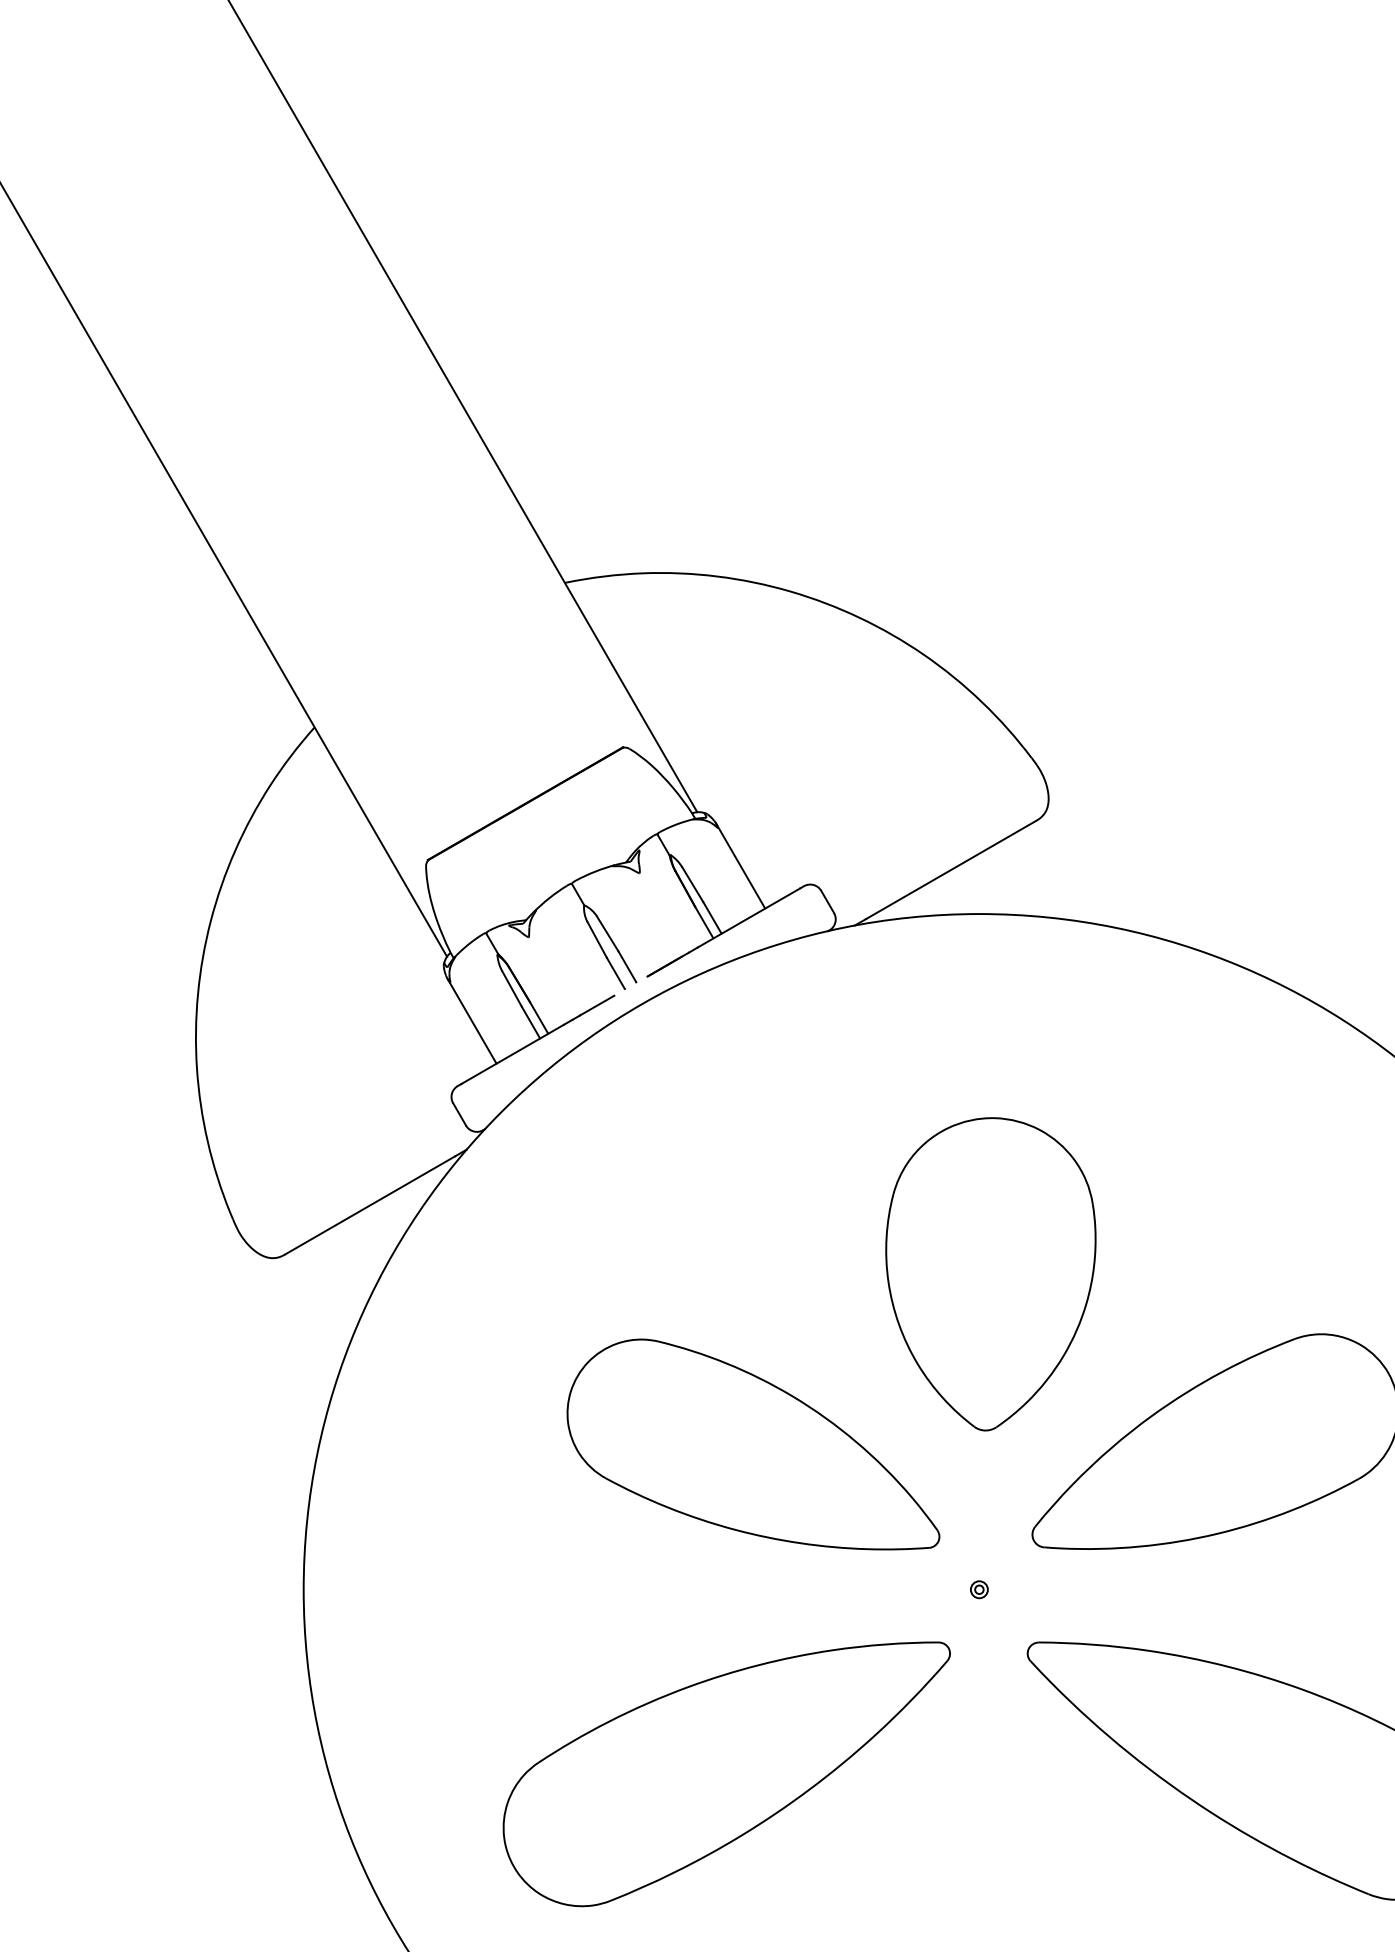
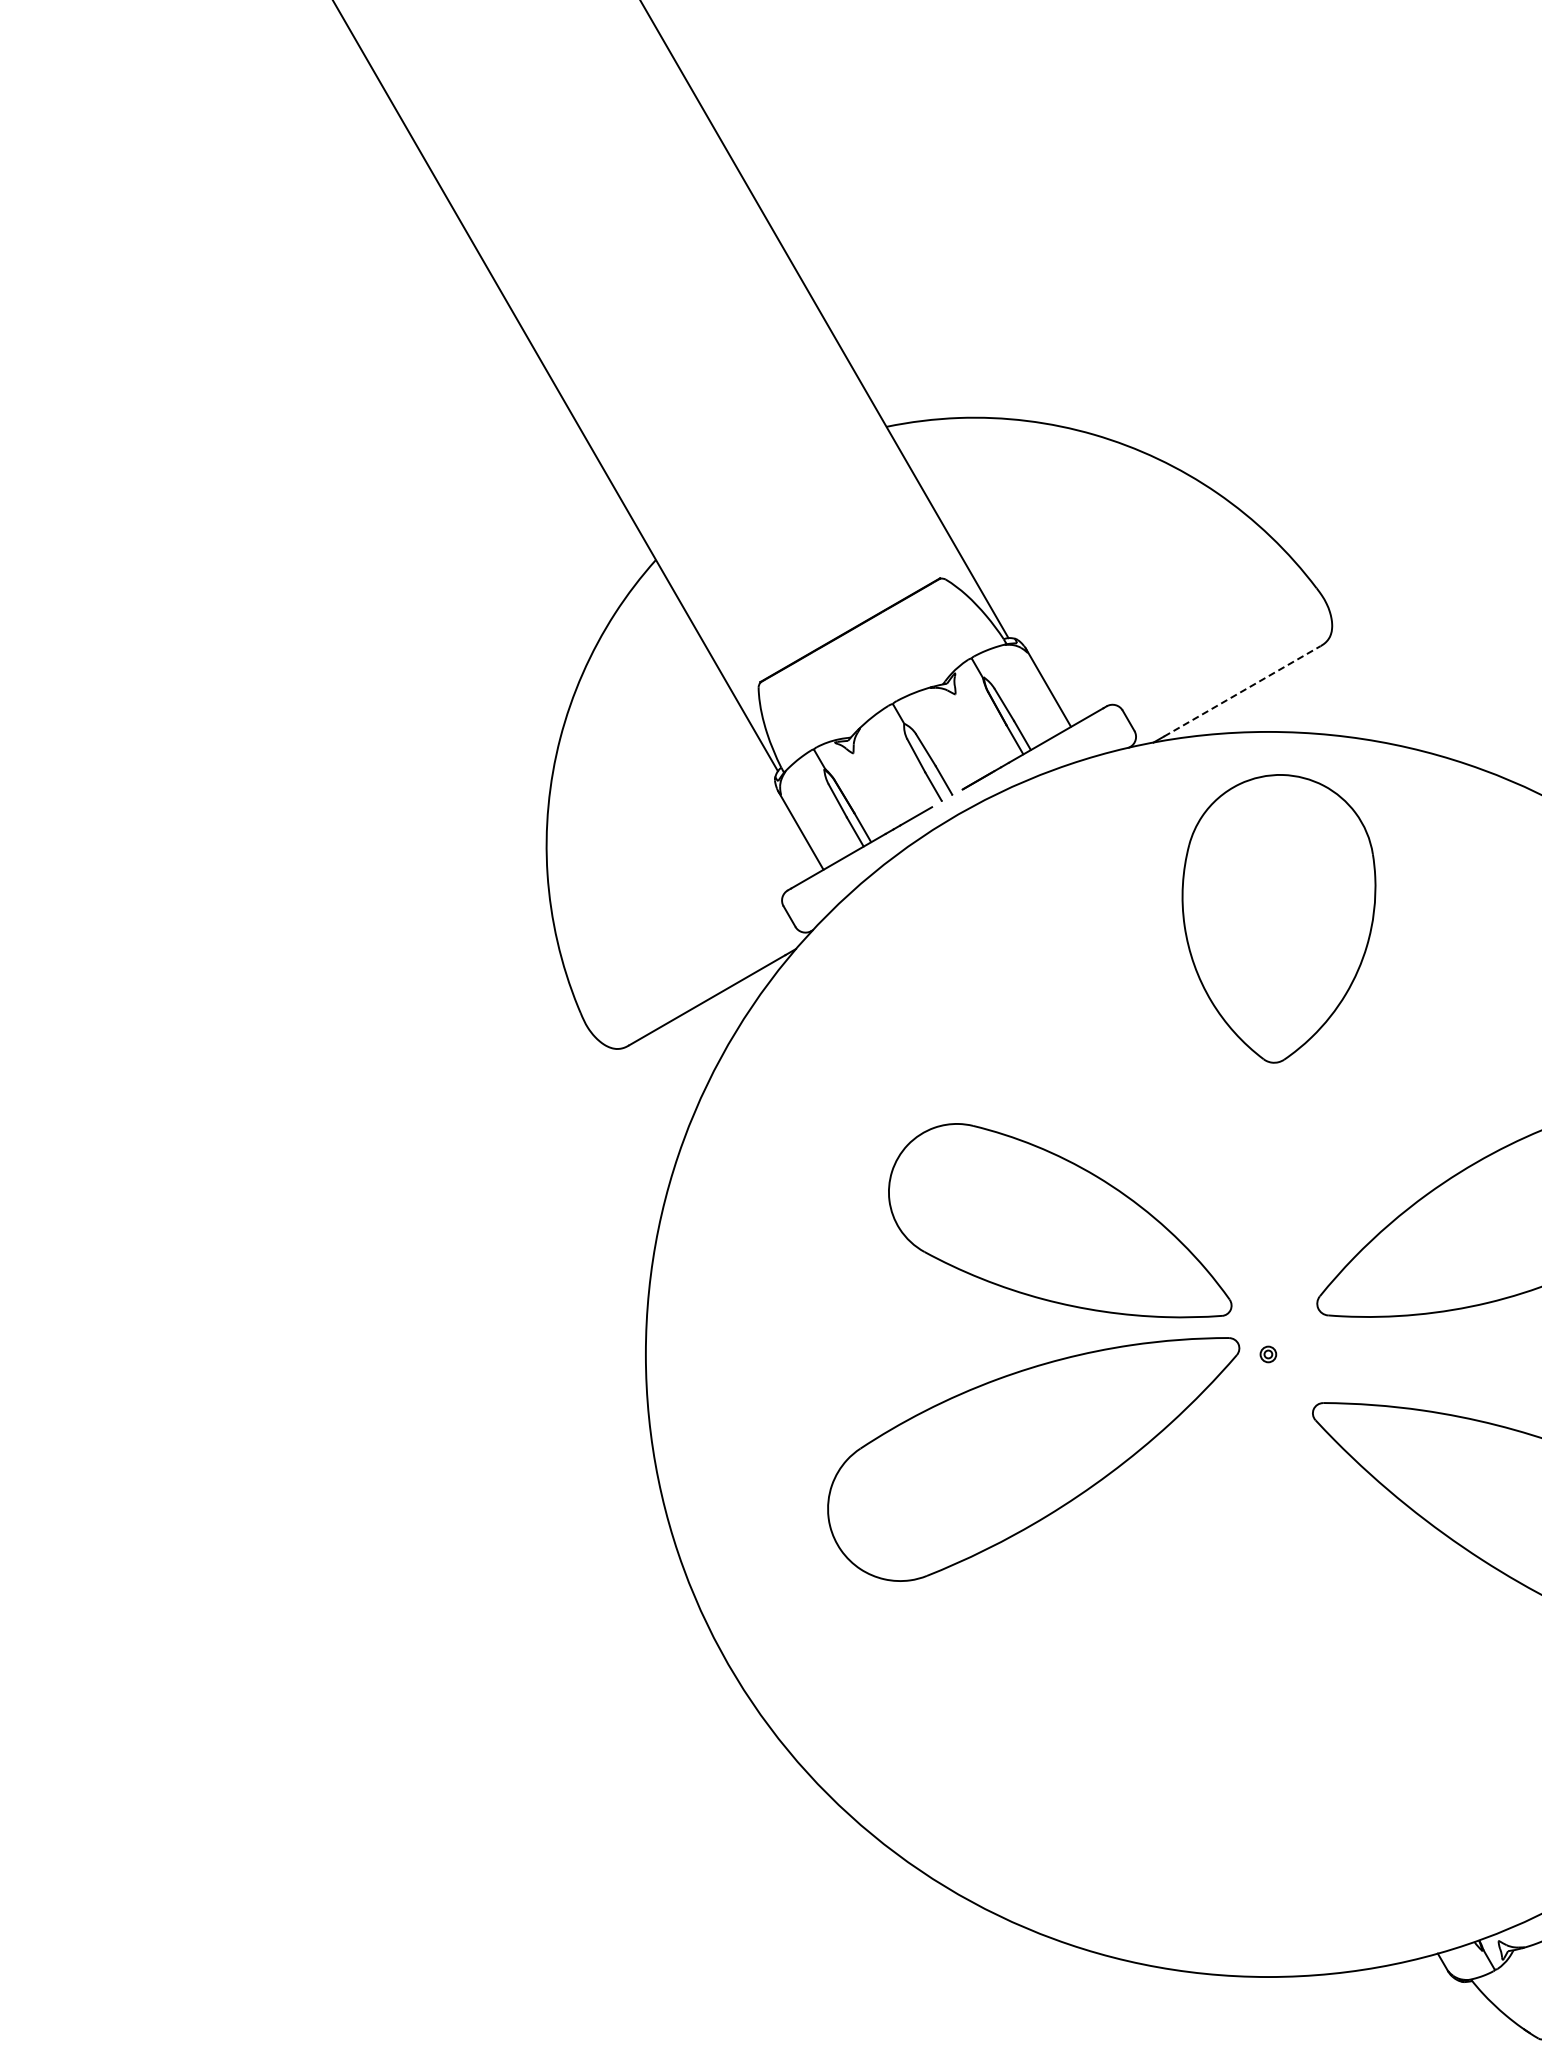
line: (951, 870) -> (1242, 691), solid -> dashed
part: (990, 1273) -> (1278, 918), moved
part: (726, 1774) -> (1033, 1459), moved

